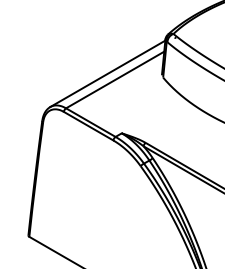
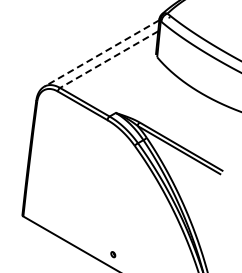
line: (107, 73) -> (101, 53), solid -> dashed
line: (115, 79) -> (109, 59), solid -> dashed

